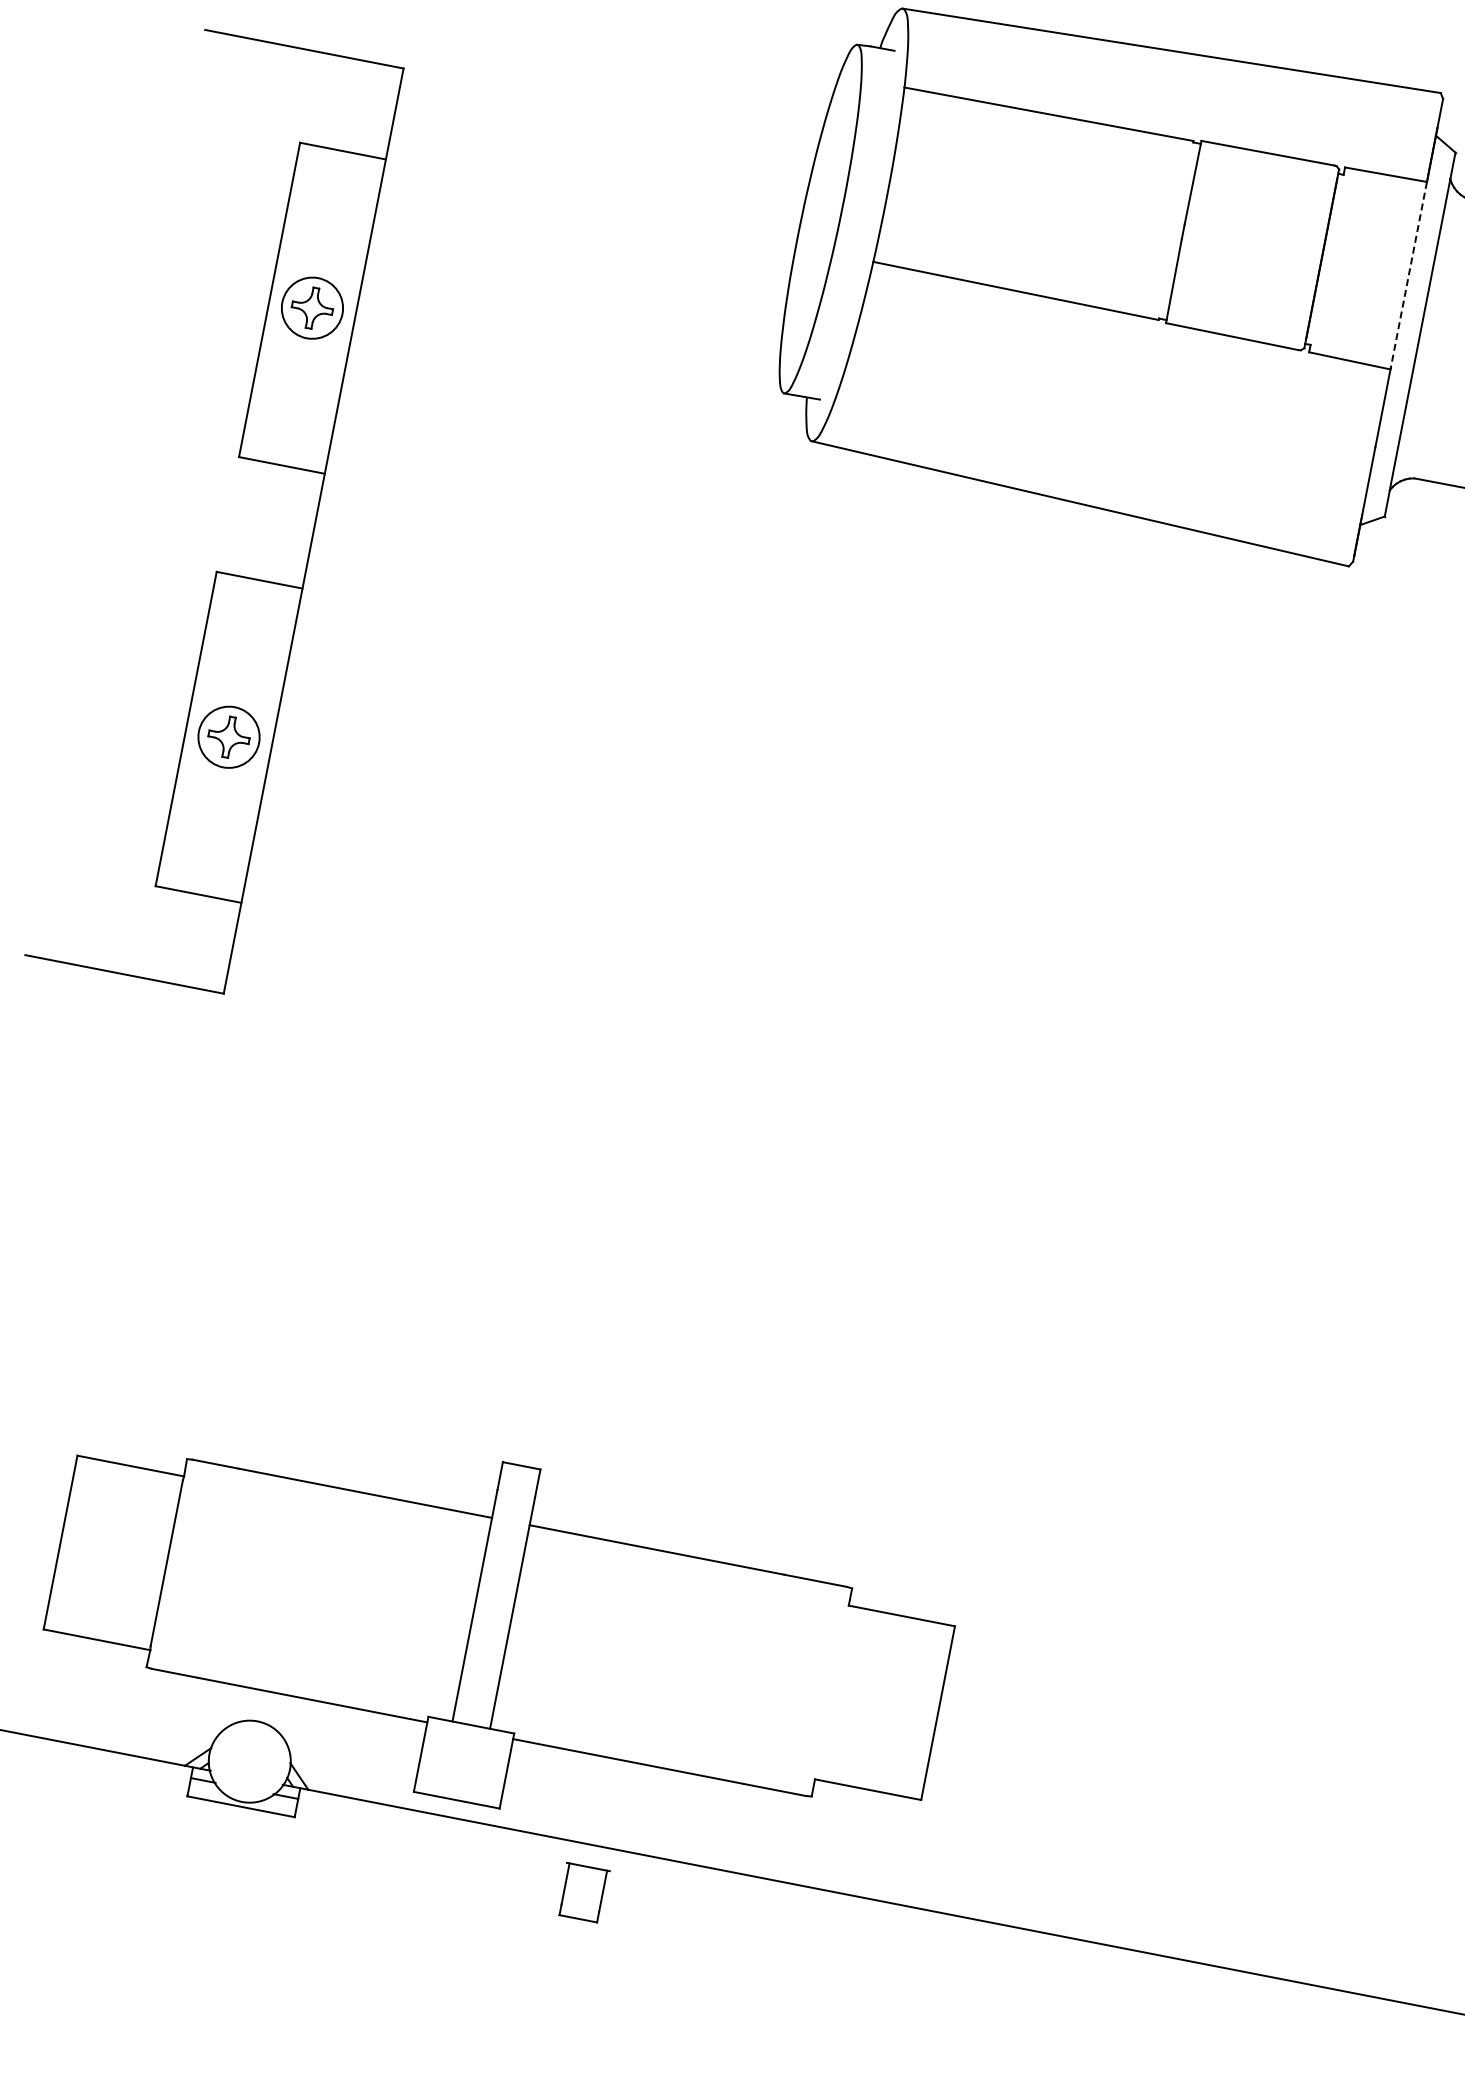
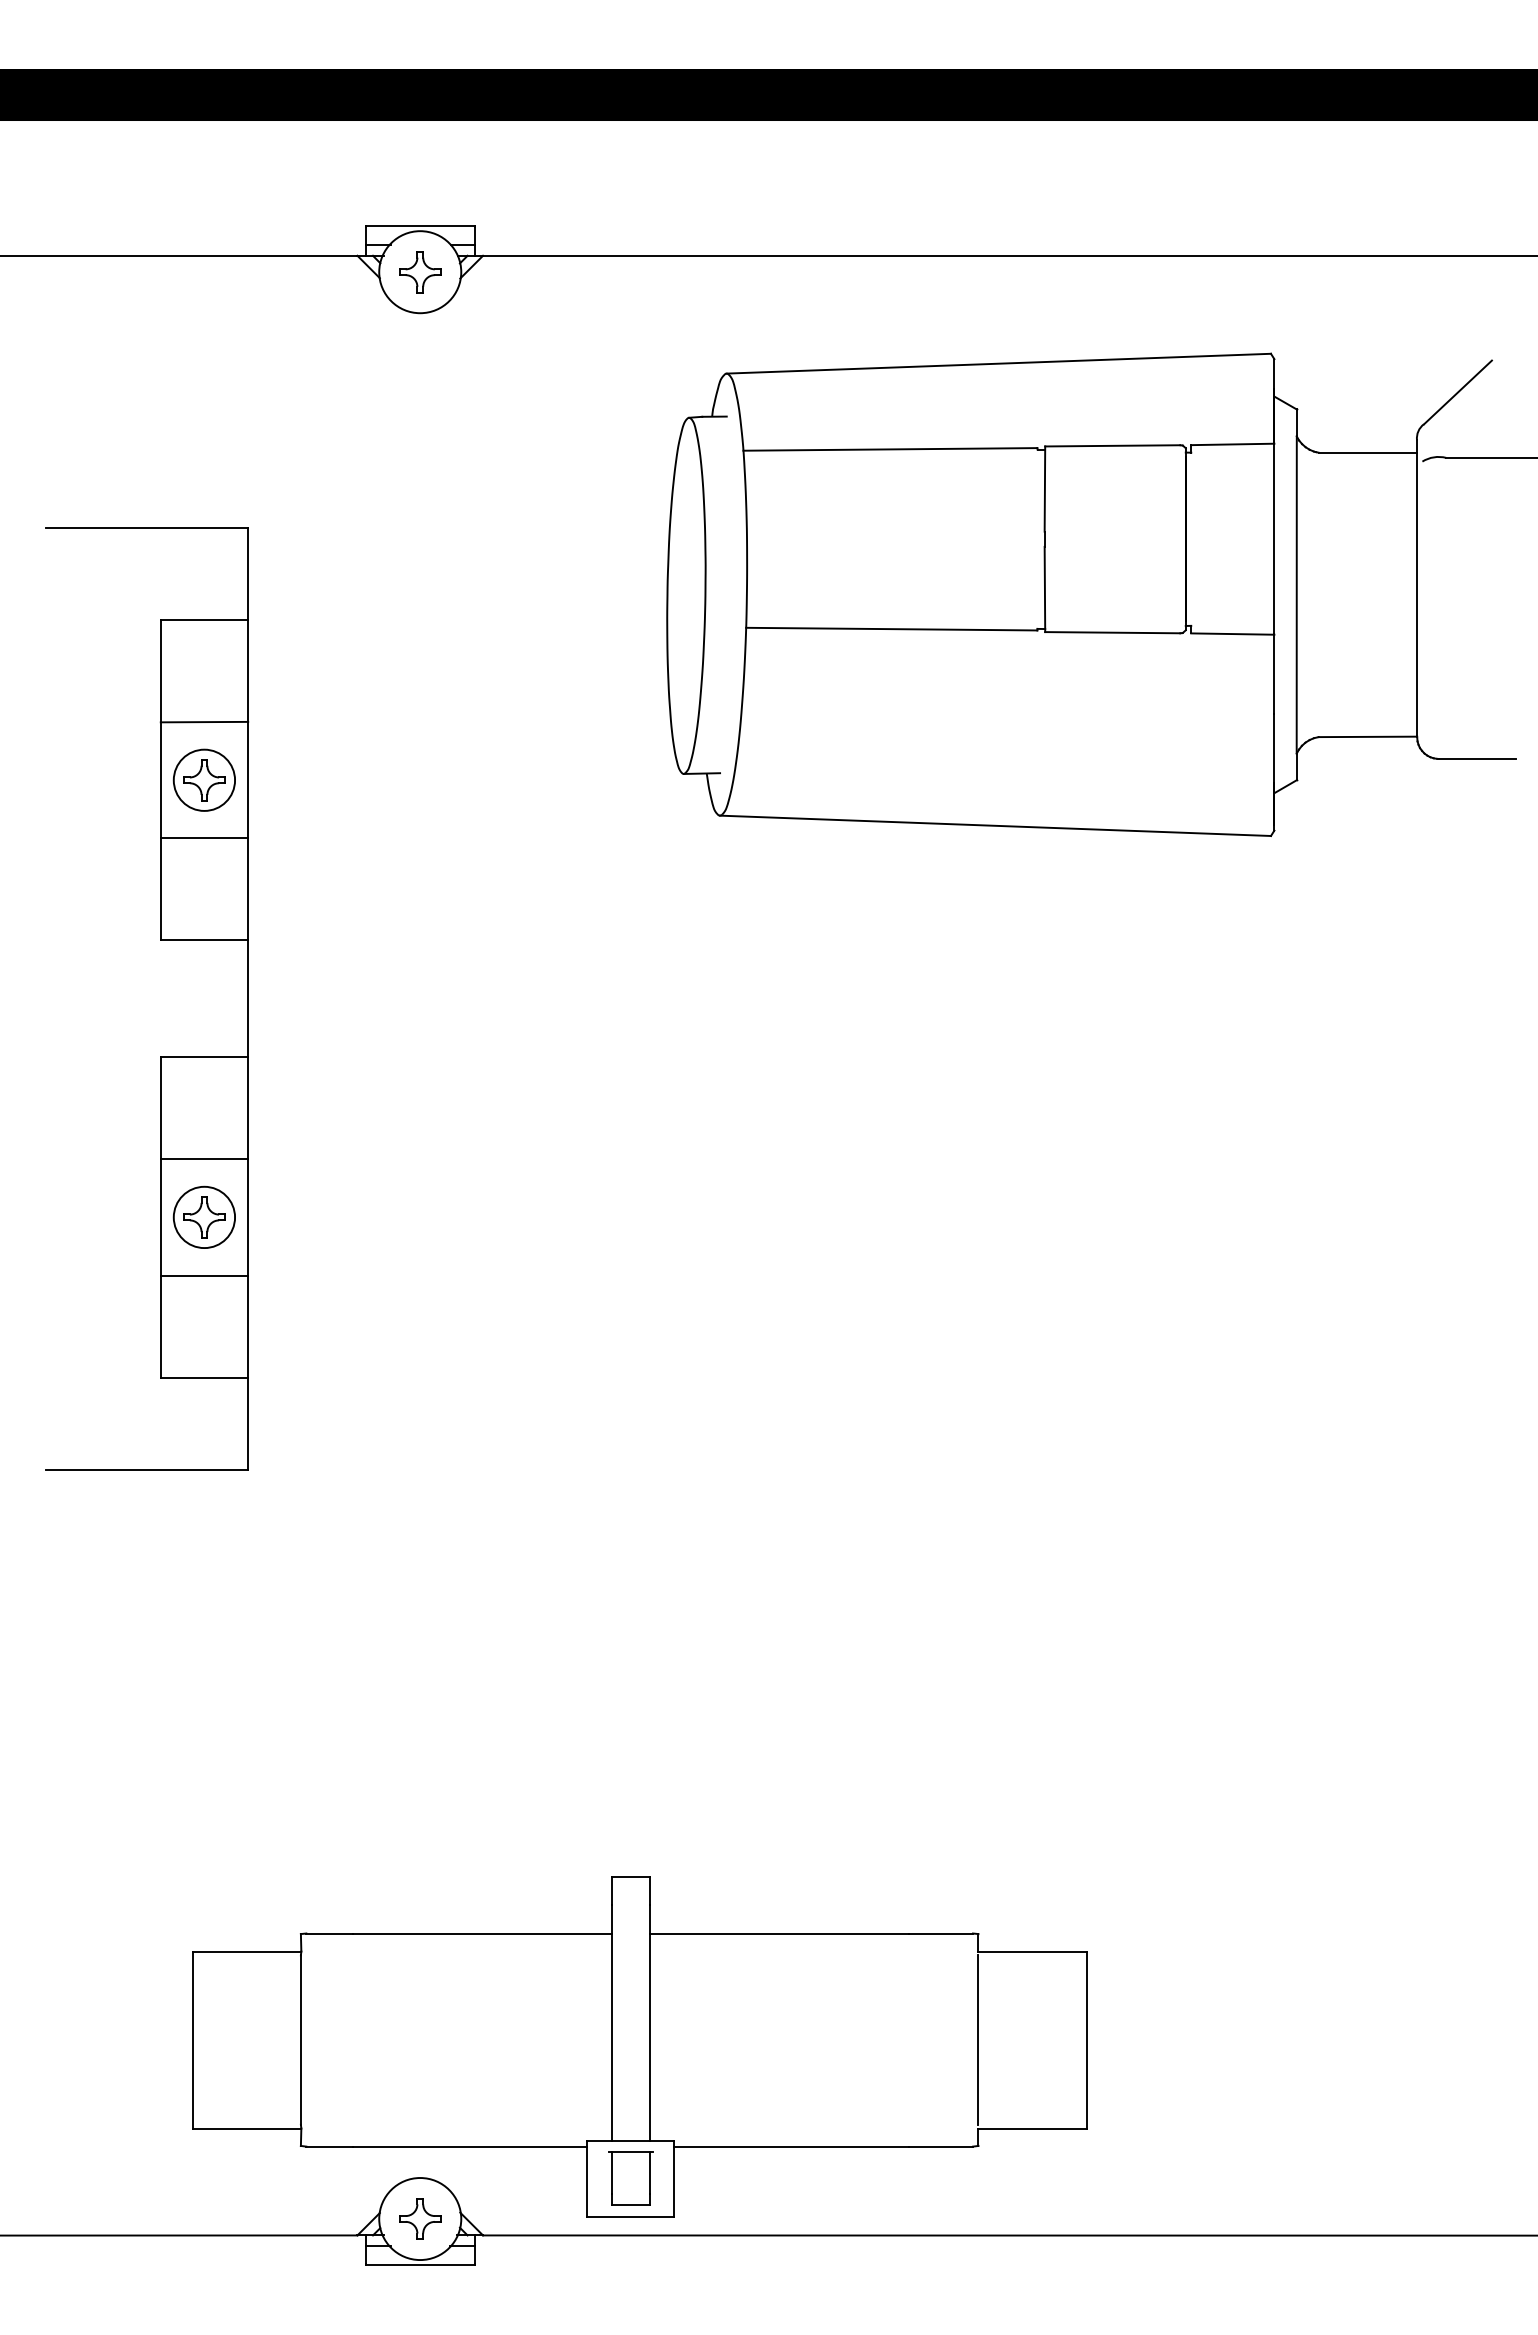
line: (323, 250) -> (204, 721), added
line: (1408, 275) -> (1274, 539), dashed -> solid
line: (301, 365) -> (204, 838), added
line: (240, 680) -> (204, 1159), added
line: (218, 794) -> (204, 1275), added
line: (832, 1691) -> (978, 2039), added
part: (250, 1761) -> (420, 2218), added
part: (583, 1893) -> (630, 2178), moved

